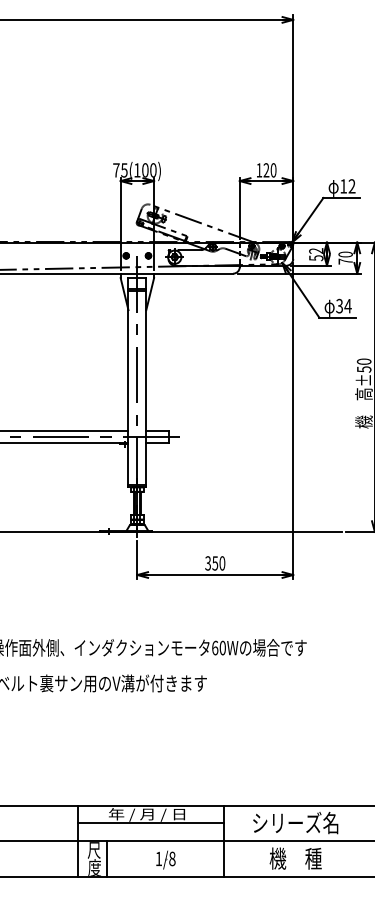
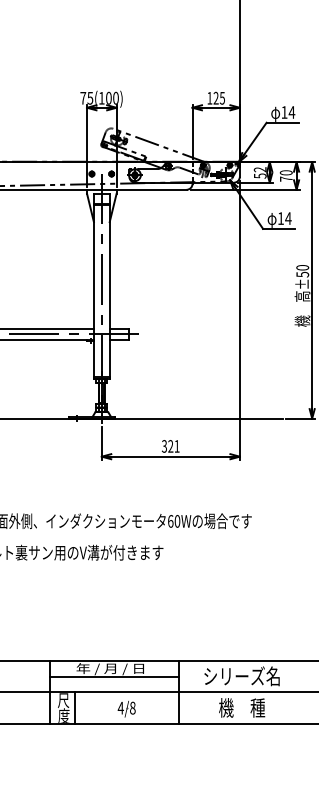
text: (273, 170) -> (222, 98), 120 -> 125
text: (351, 186) -> (291, 112), 12 -> 14
text: (339, 305) -> (280, 217), 34 -> 14
text: (218, 563) -> (173, 446), 350 -> 321
text: (158, 858) -> (120, 707), 1/8 -> 4/8

